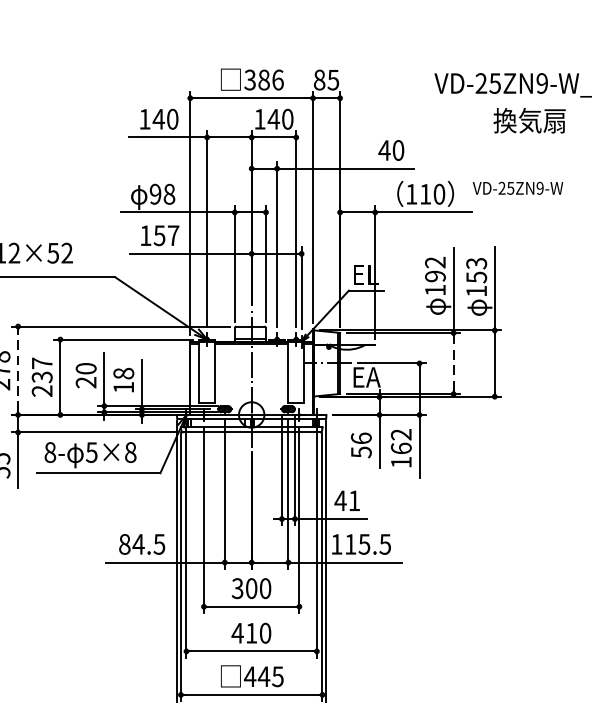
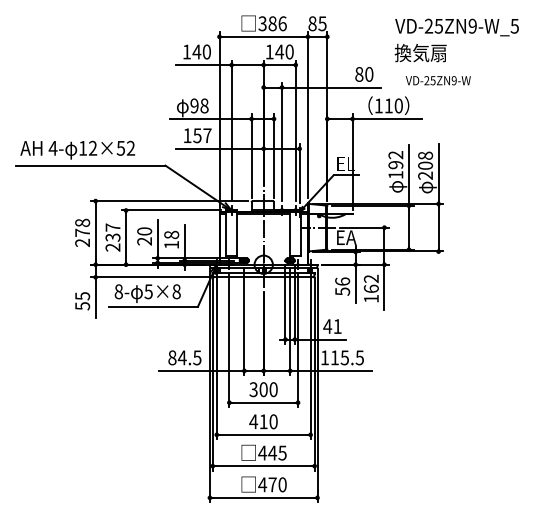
text: (529, 119) -> (420, 52), moved
text: (383, 150) -> (358, 74), 40 -> 80
text: (516, 188) -> (437, 80), moved
text: (476, 277) -> (425, 165), 153 -> 208
line: (452, 363) -> (408, 227), dashed -> solid
line: (17, 370) -> (95, 232), dashed -> solid

